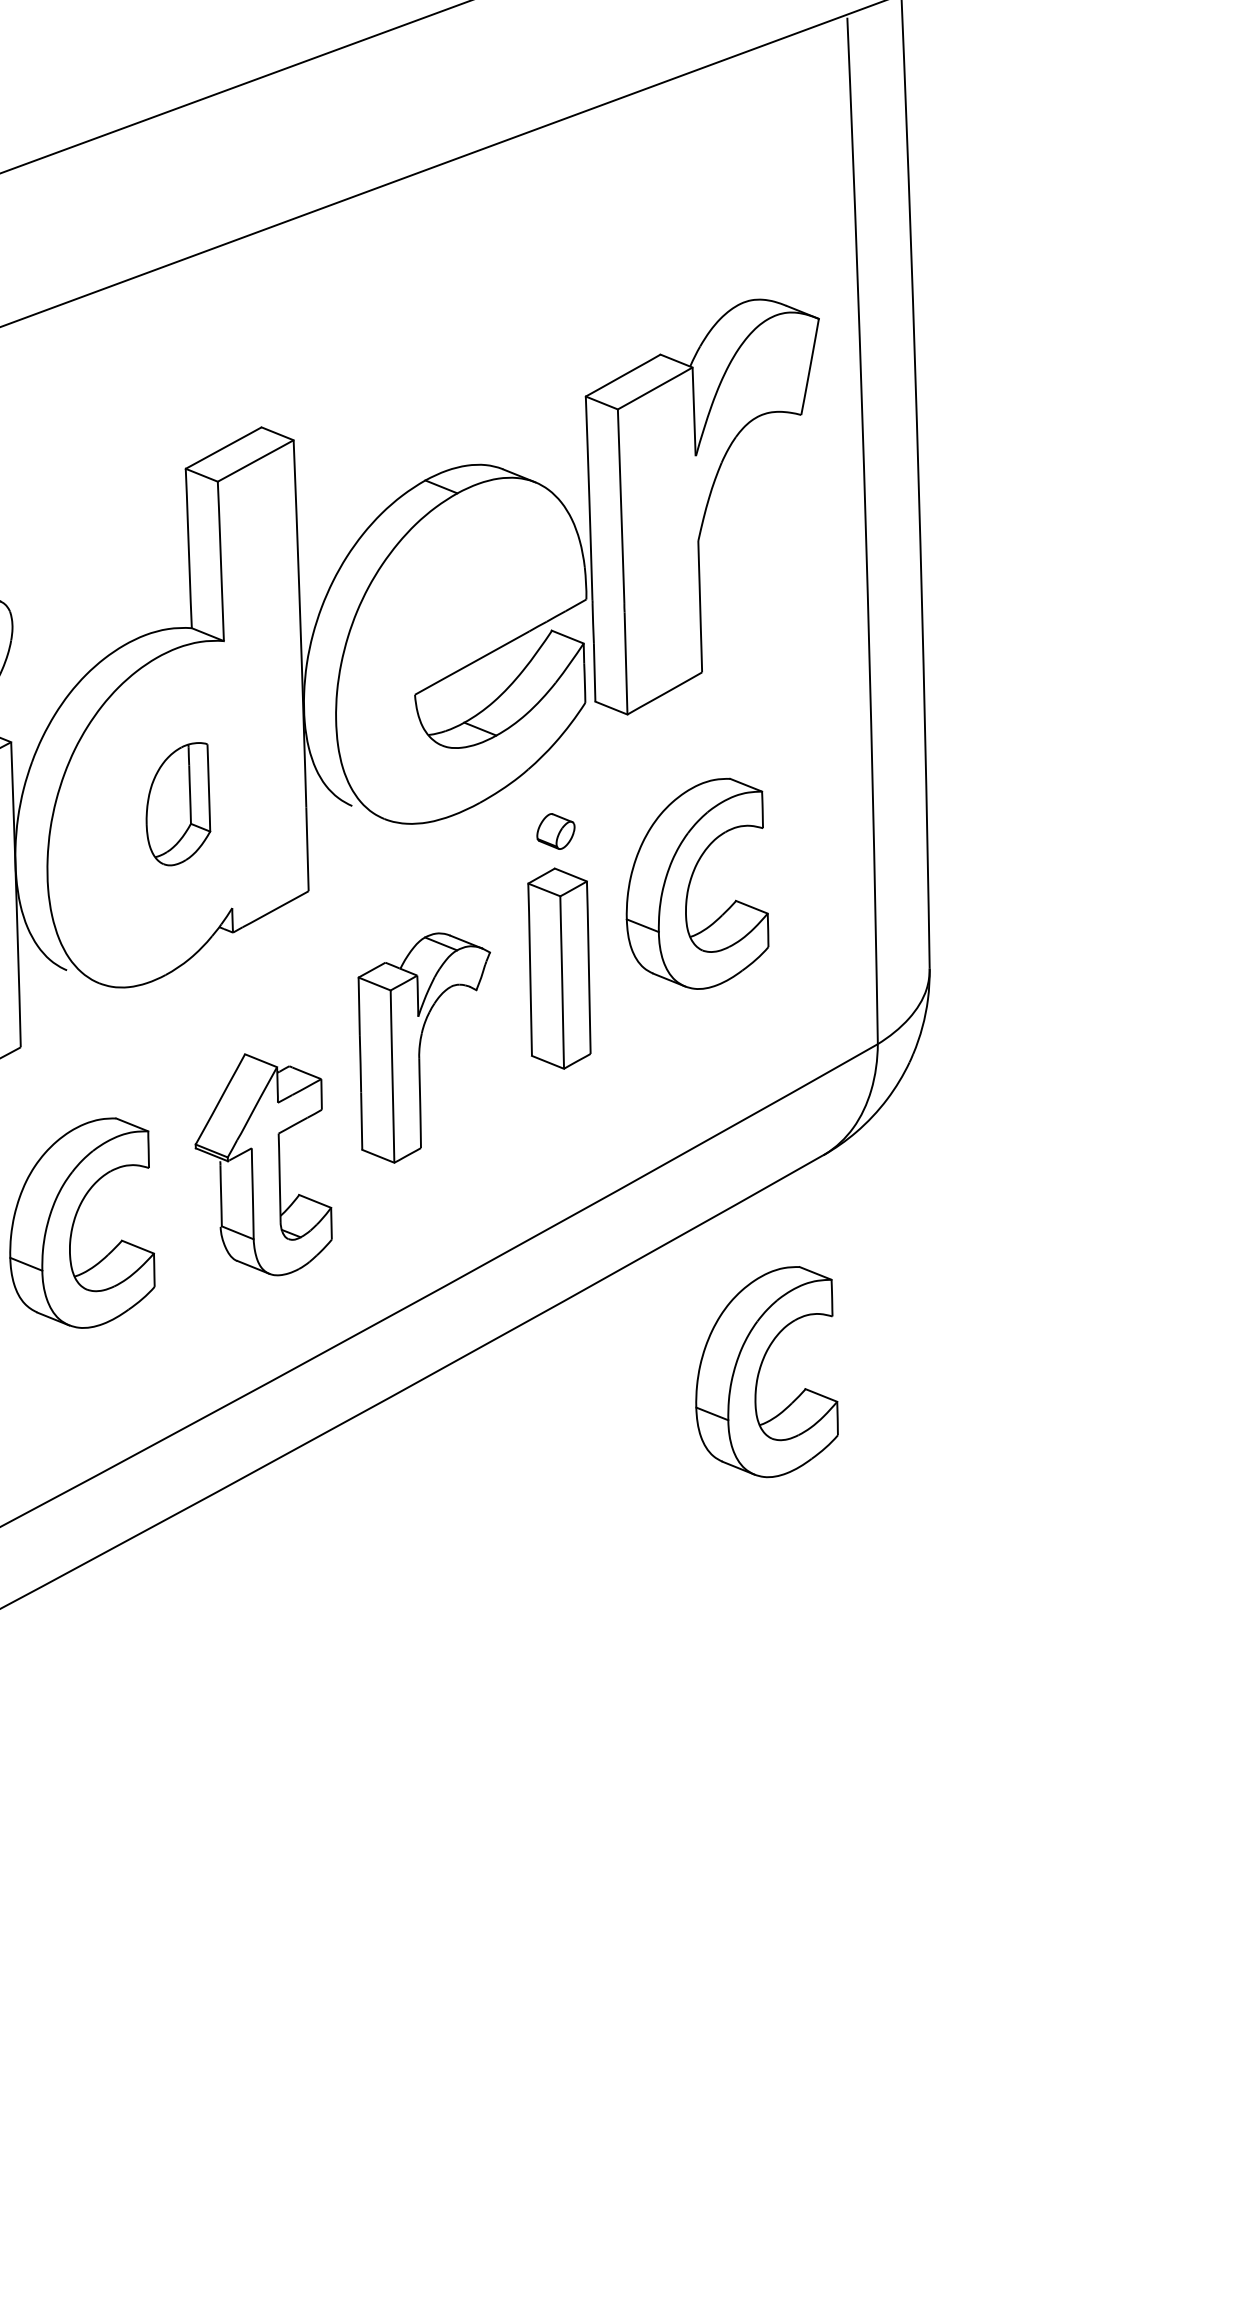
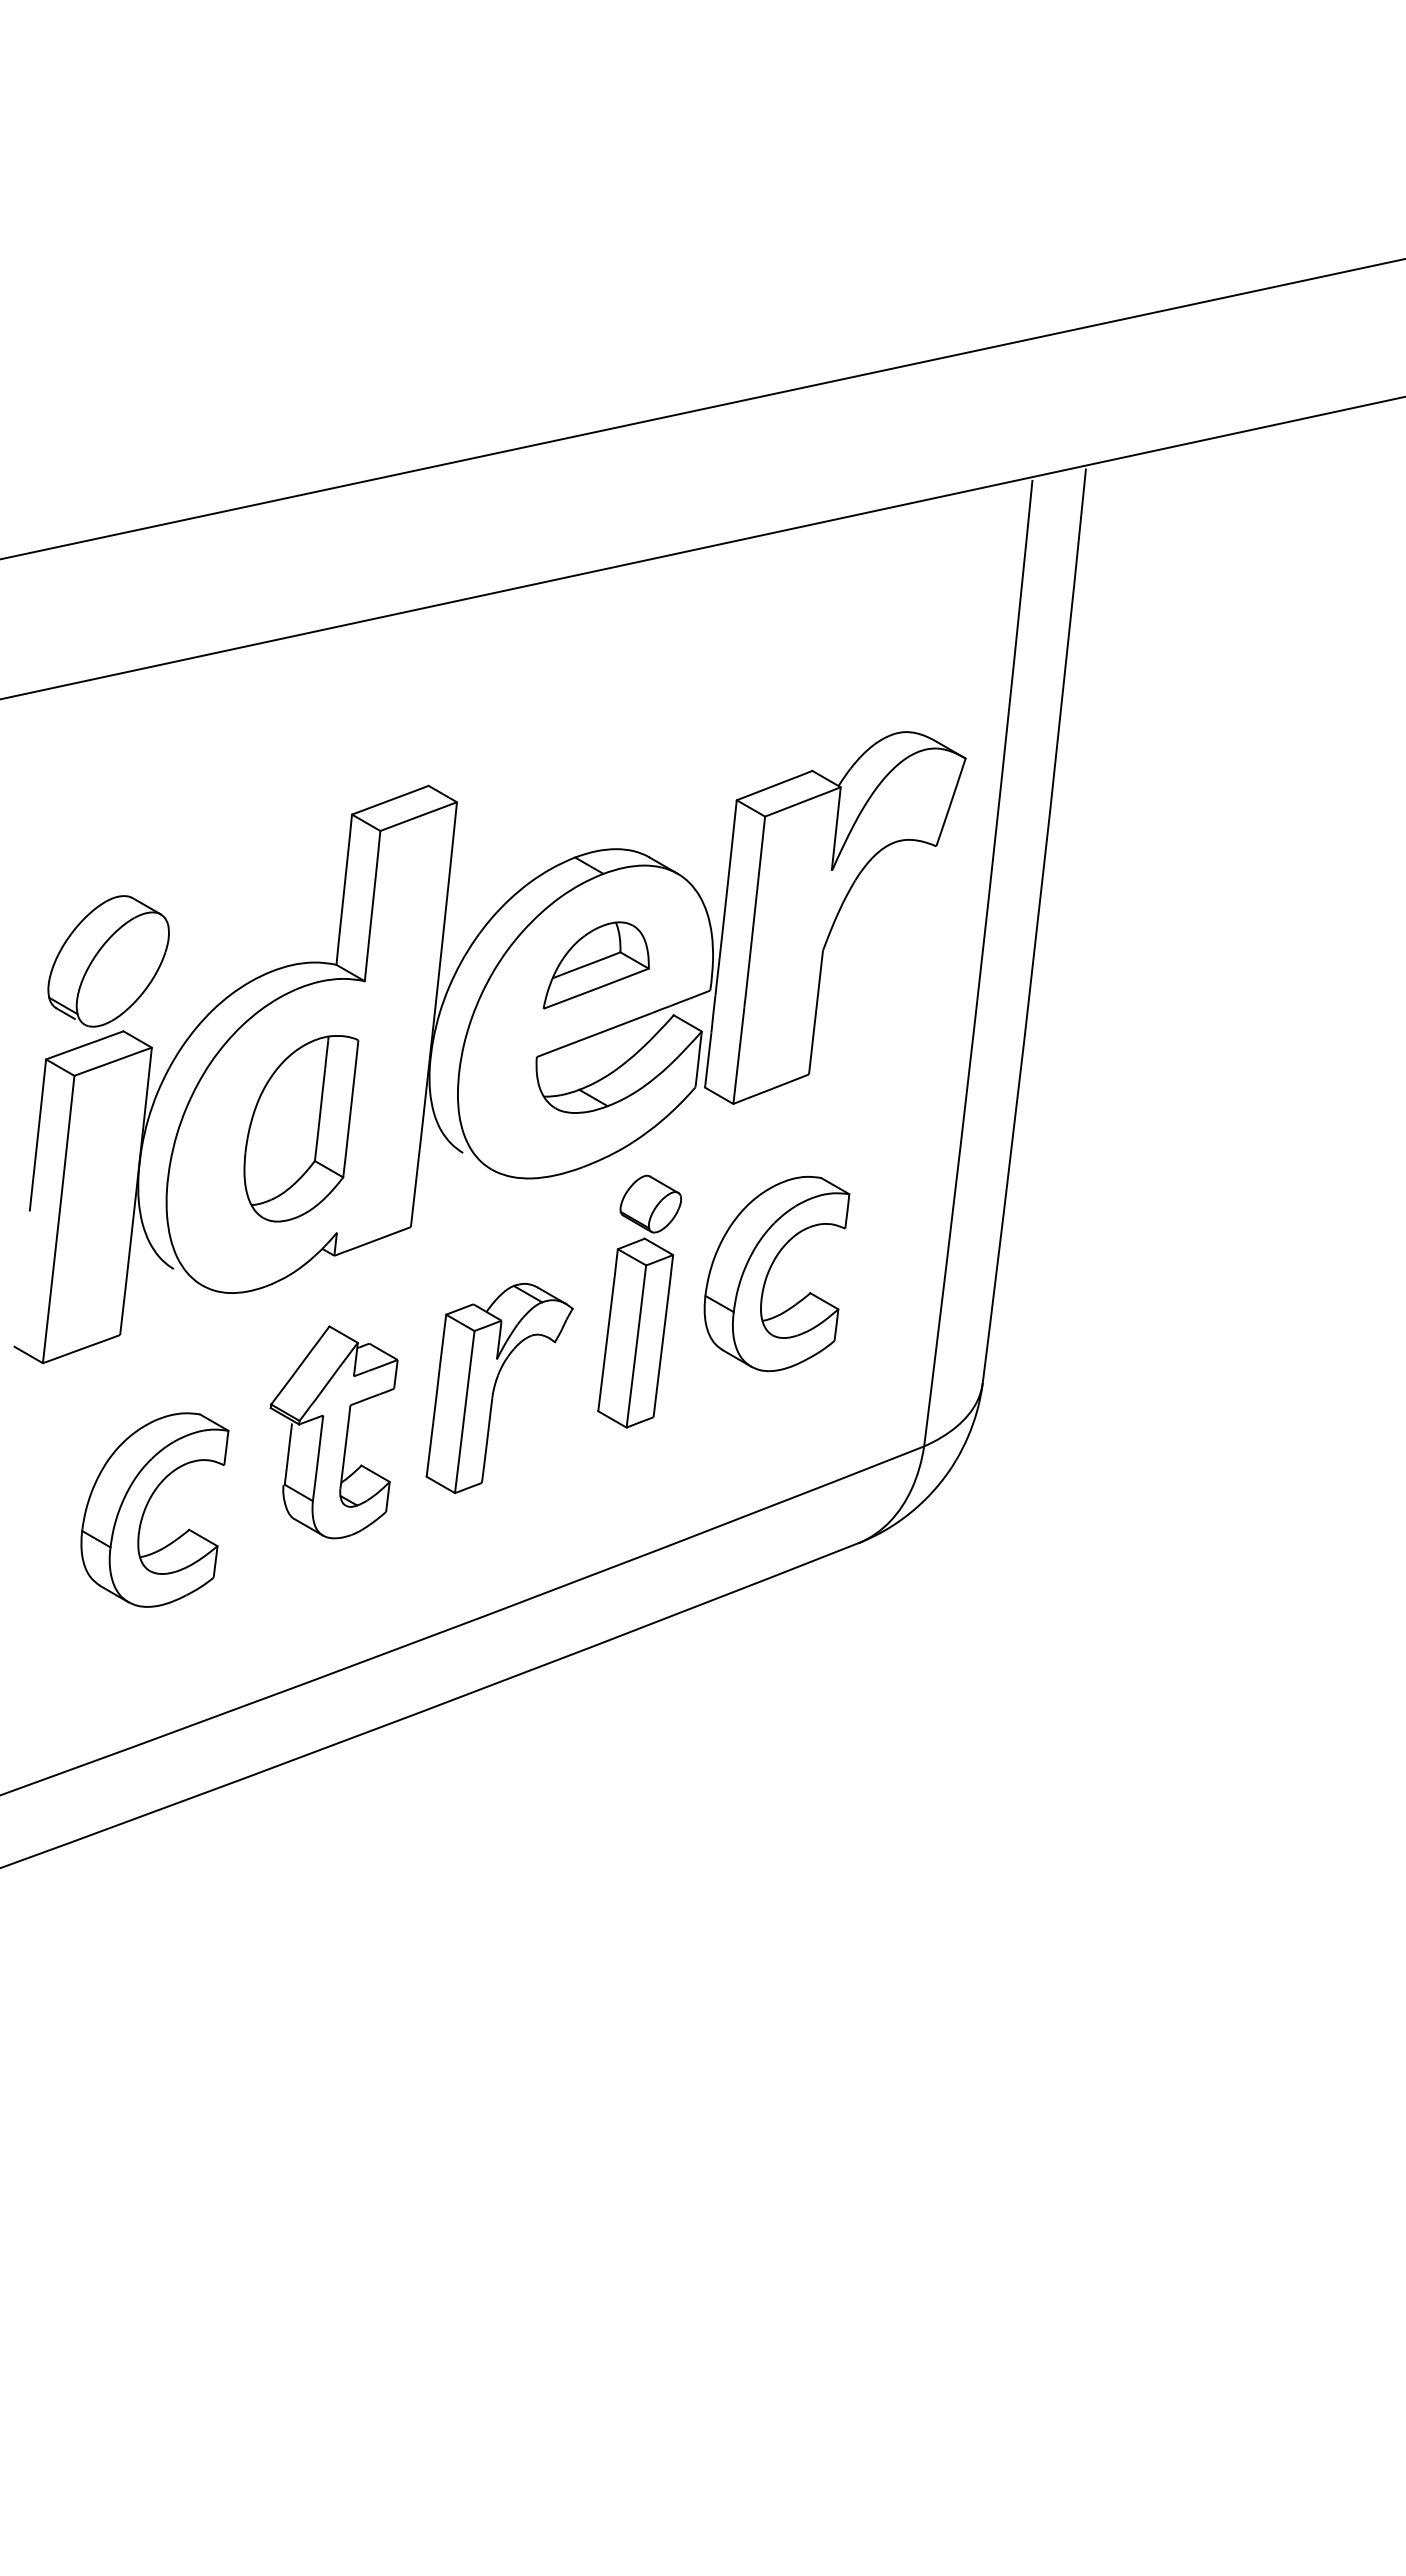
part: (462, 590) -> (595, 965), added
part: (179, 804) -> (301, 1128), size x1.67
part: (555, 830) -> (650, 1203), size x1.67
part: (265, 1164) -> (333, 1432), moved
part: (760, 1371) -> (770, 1737), removed

